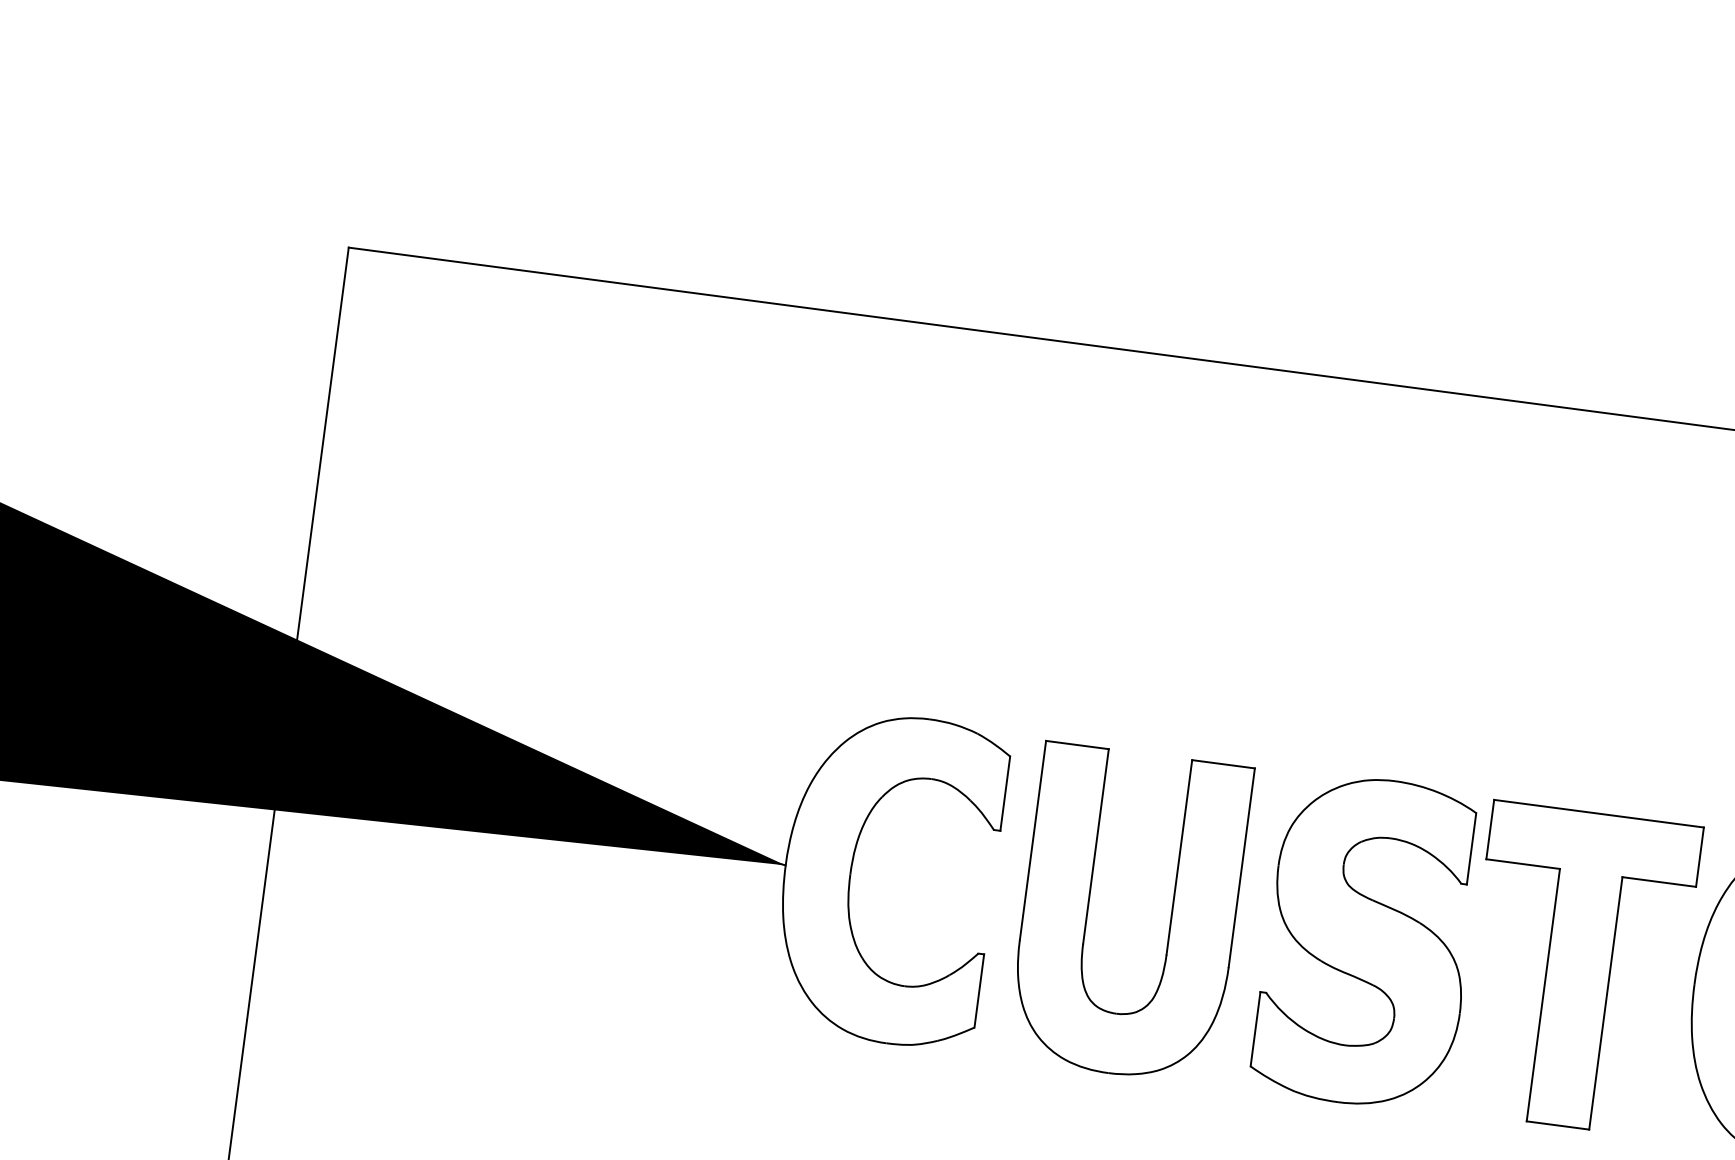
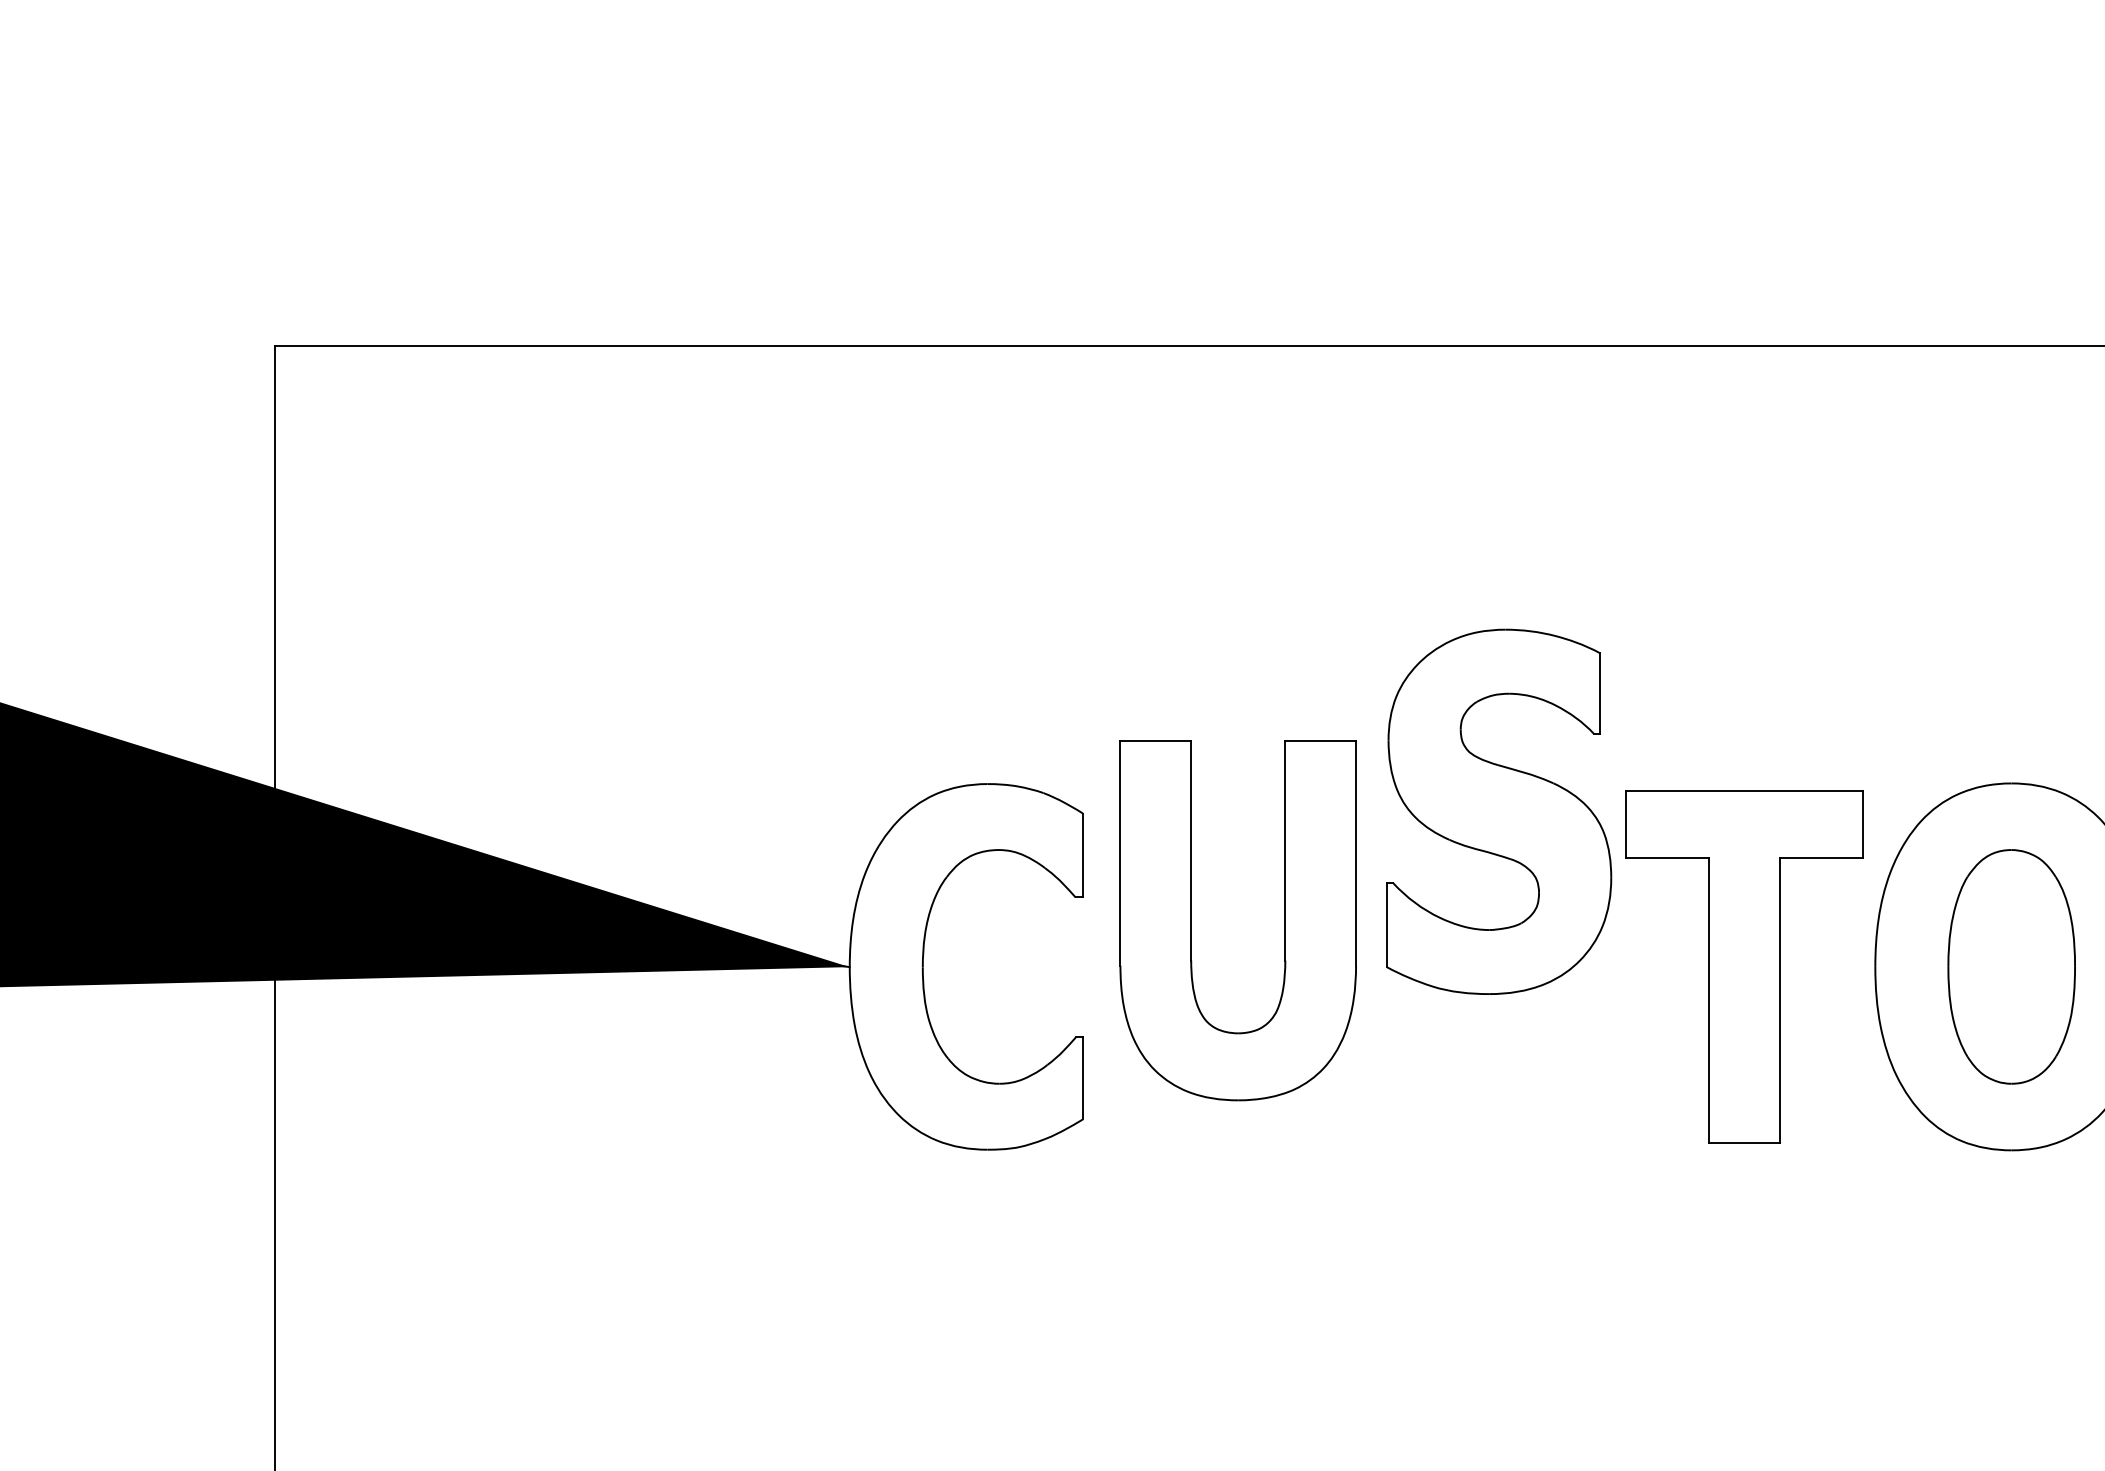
part: (1088, 908) -> (1191, 920), moved
part: (1368, 941) -> (1499, 811), moved

